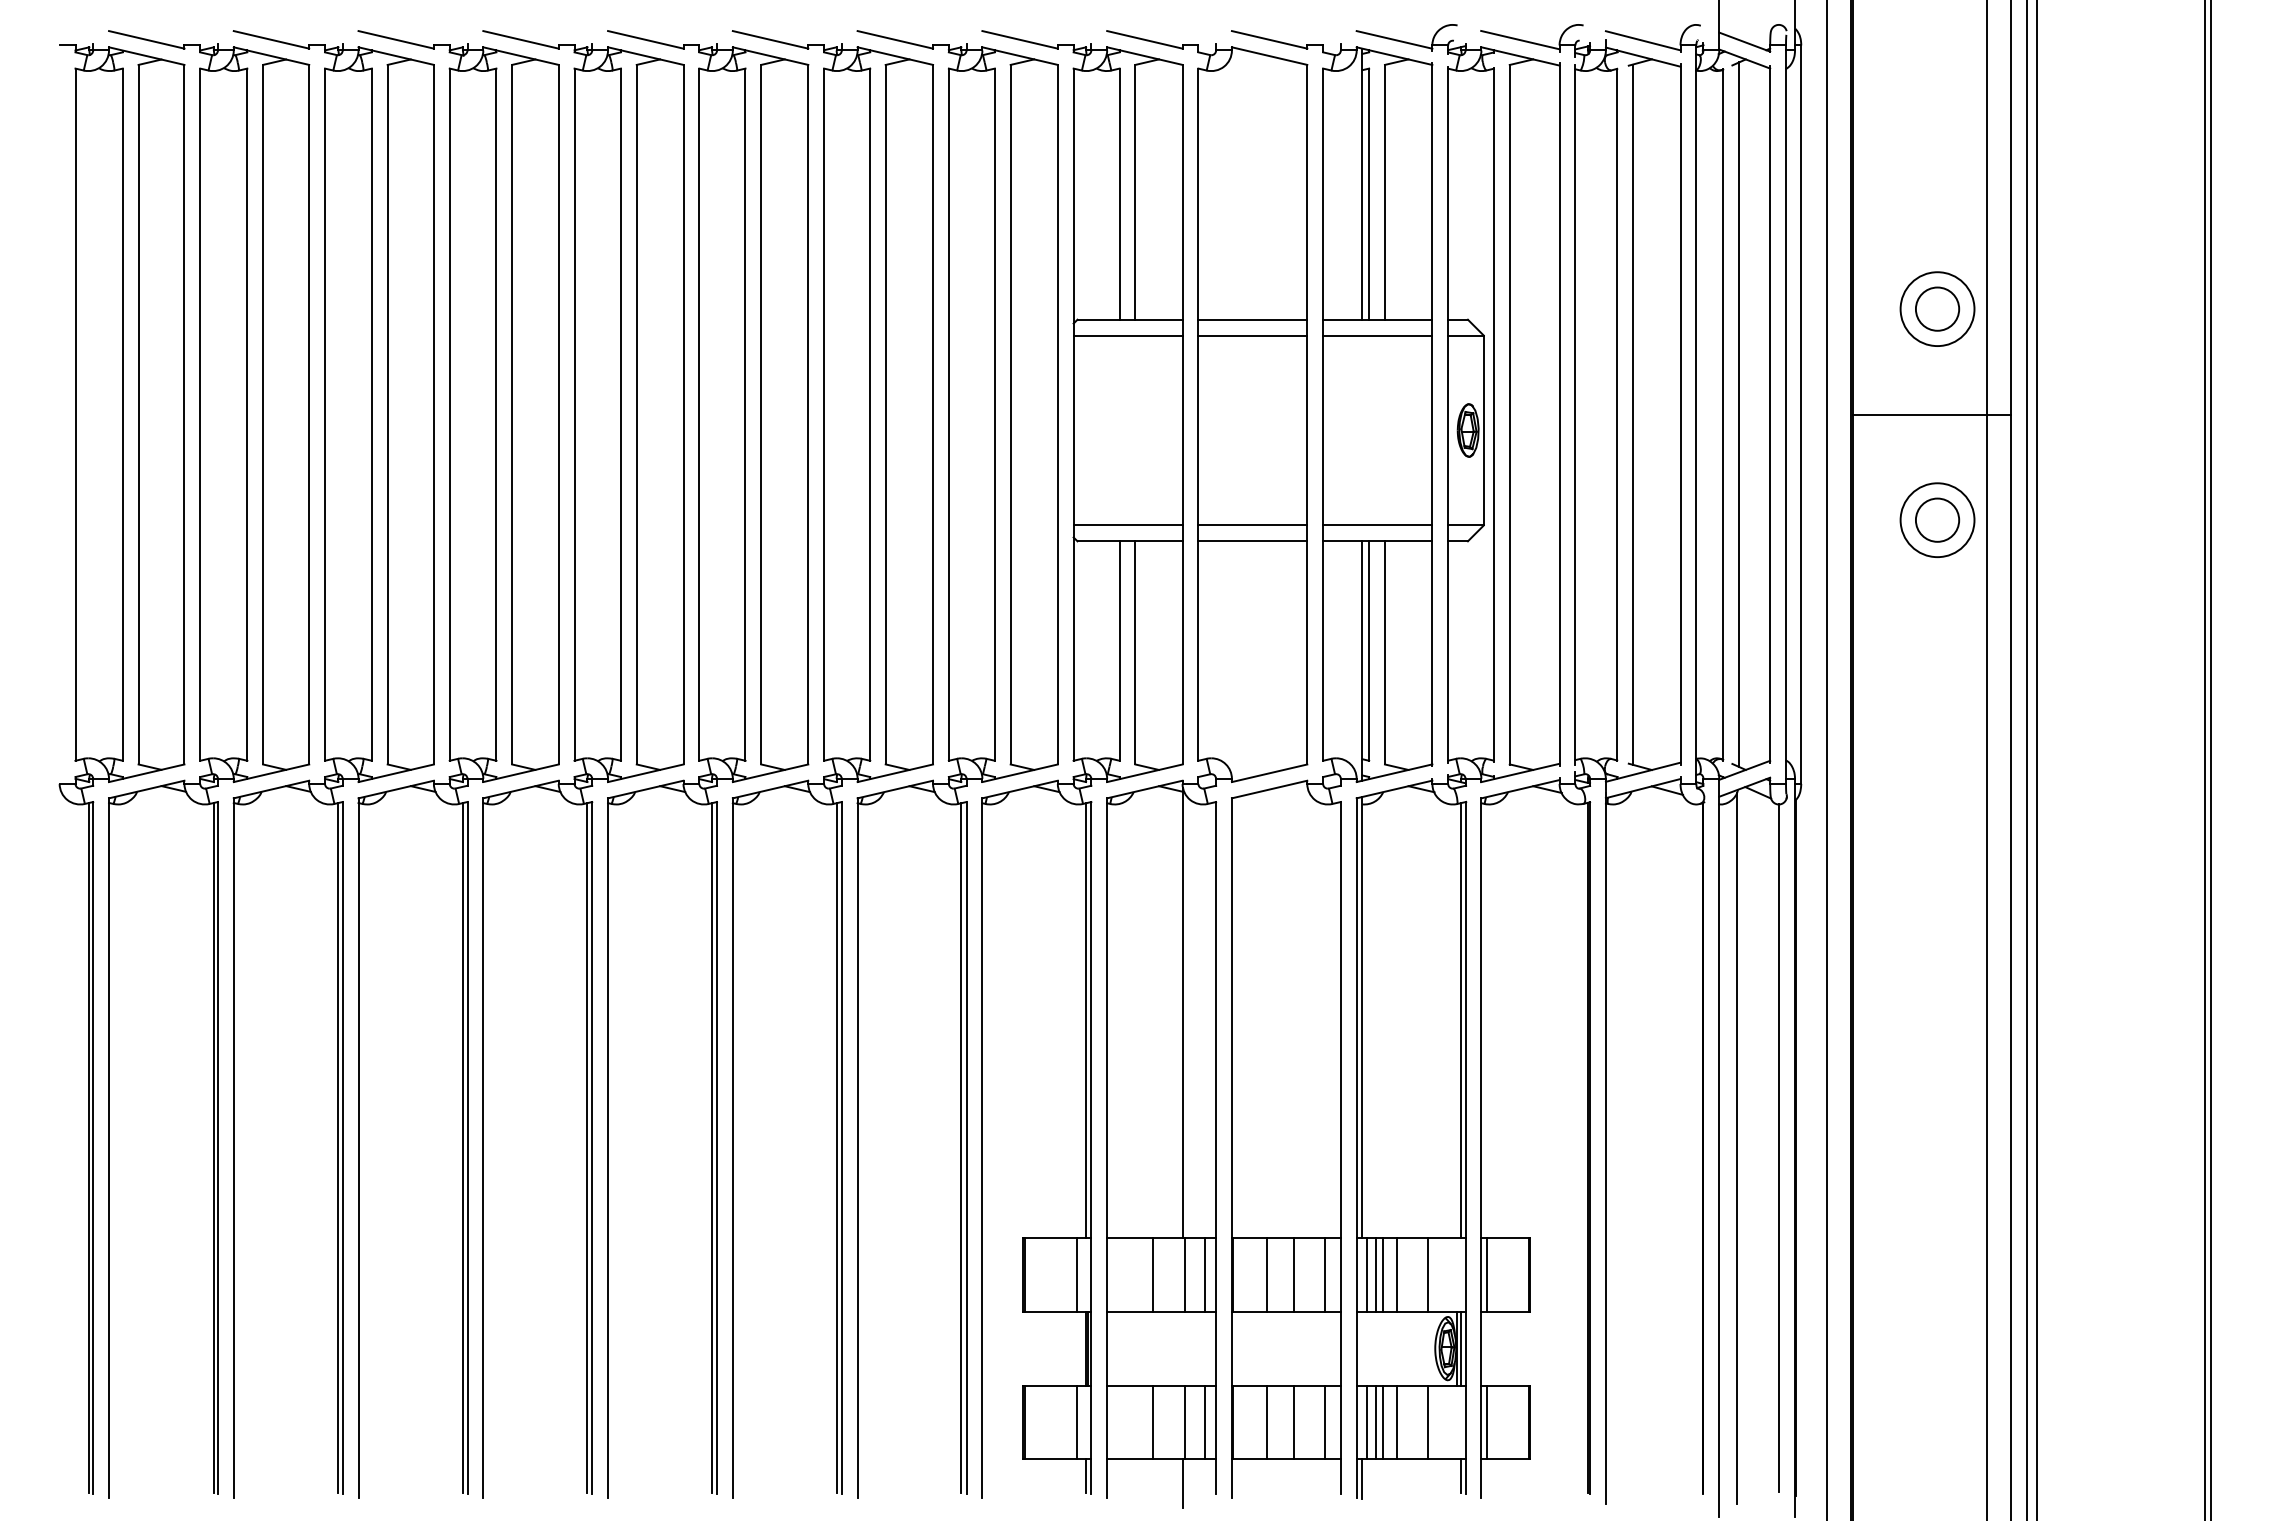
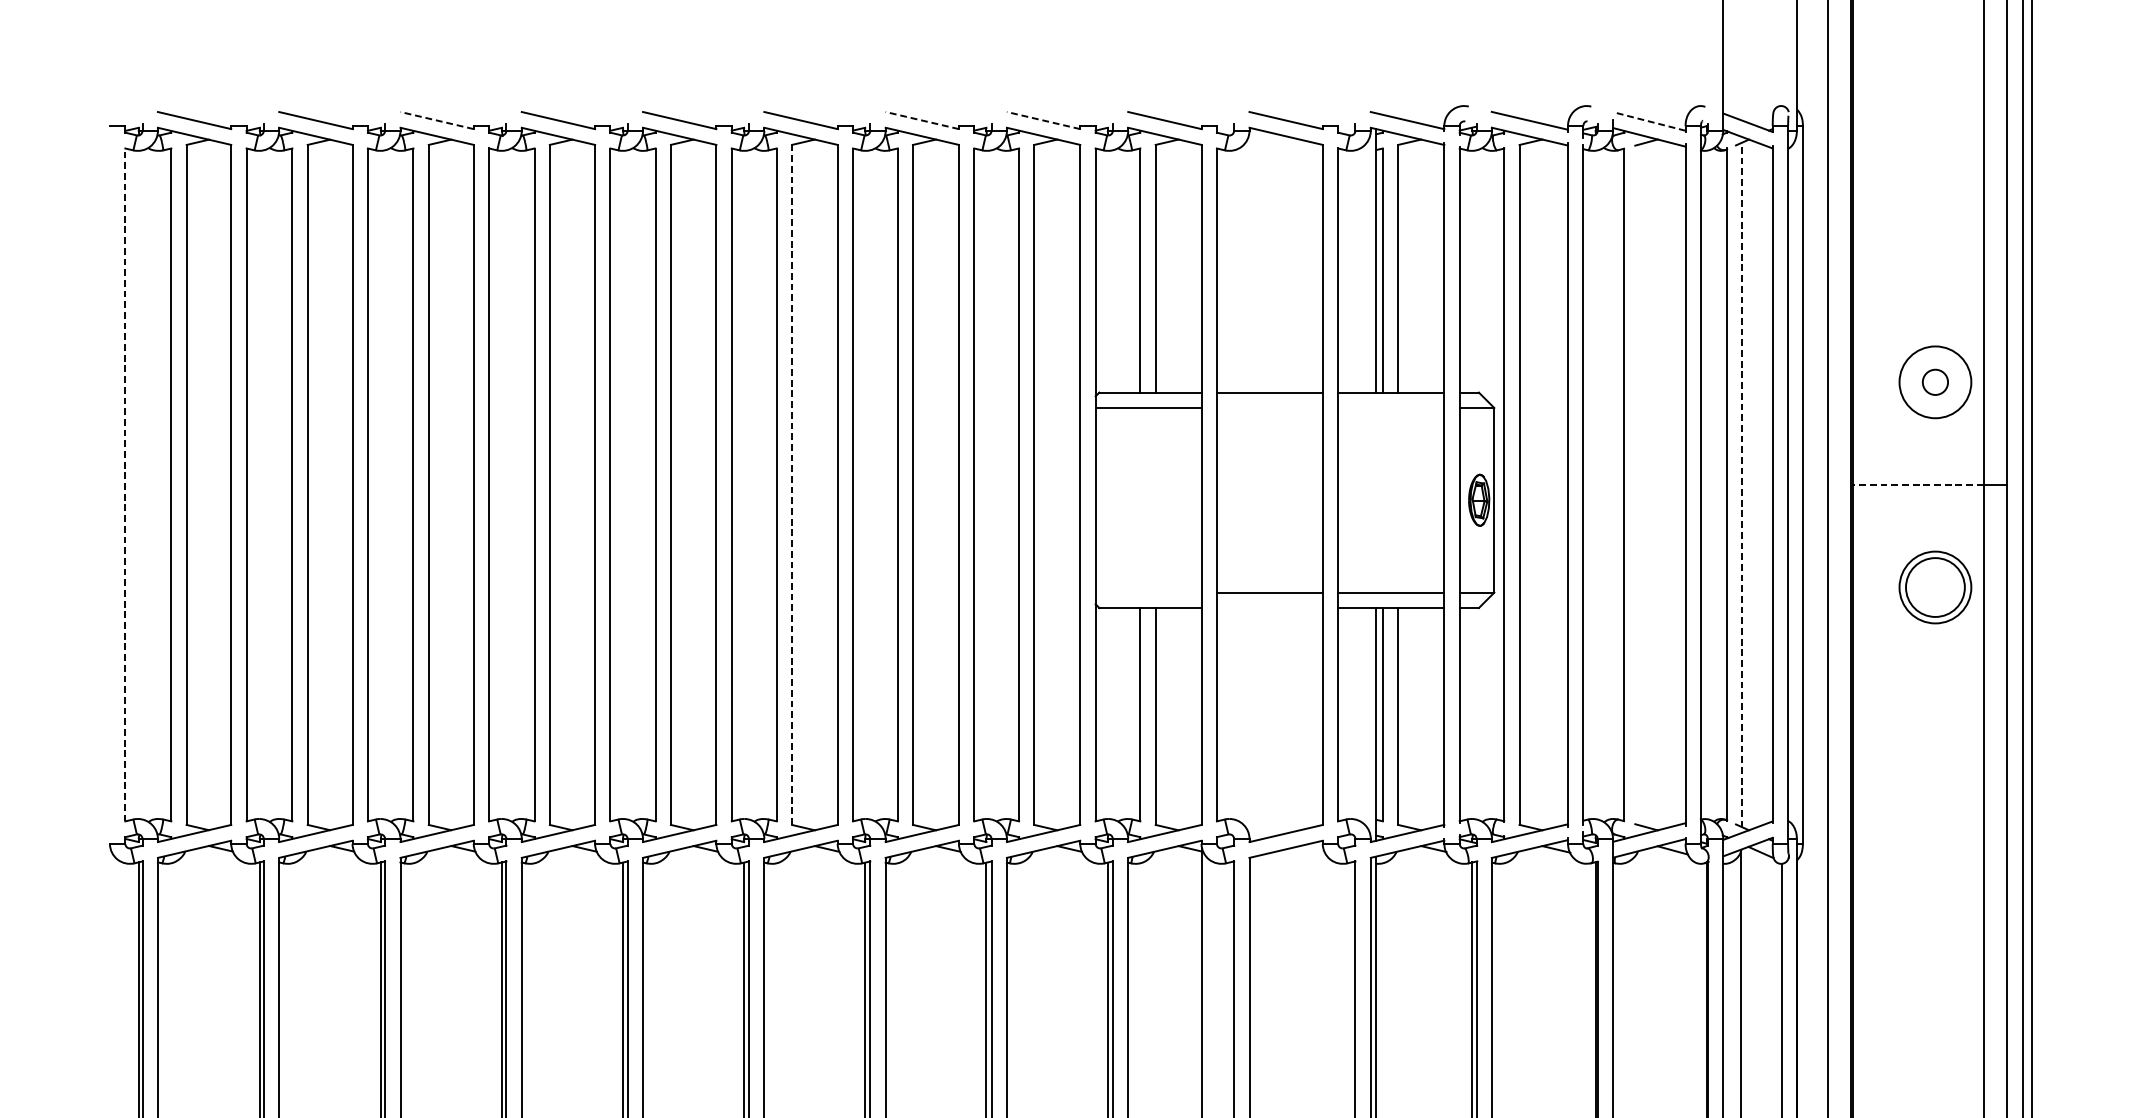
line: (396, 39) -> (437, 120), solid -> dashed
line: (895, 39) -> (922, 120), solid -> dashed
line: (1020, 39) -> (1043, 120), solid -> dashed
line: (1643, 40) -> (1649, 121), solid -> dashed
circle: (1937, 308) -> (1935, 381), size x0.6
line: (1252, 335) -> (1269, 407), removed
line: (1377, 335) -> (1391, 407), removed
line: (75, 414) -> (125, 484), solid -> dashed
line: (761, 414) -> (792, 484), solid -> dashed
line: (1633, 414) -> (1639, 484), removed
line: (1739, 414) -> (1742, 484), solid -> dashed
line: (1919, 414) -> (1917, 484), solid -> dashed
circle: (1937, 519) -> (1935, 586), size x1.4
line: (1127, 525) -> (1147, 592), removed
line: (1252, 541) -> (1269, 608), removed

